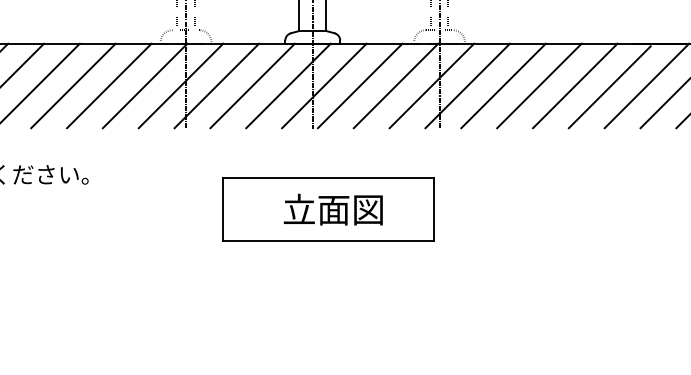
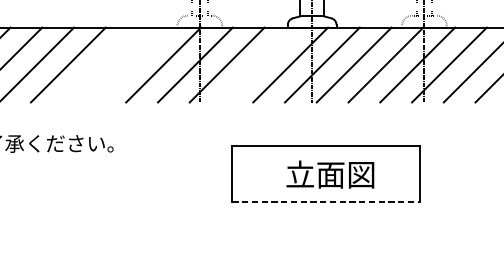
line: (73, 85) -> (100, 64), removed
line: (109, 85) -> (132, 64), removed
line: (252, 85) -> (258, 64), removed
line: (328, 241) -> (326, 202), solid -> dashed

